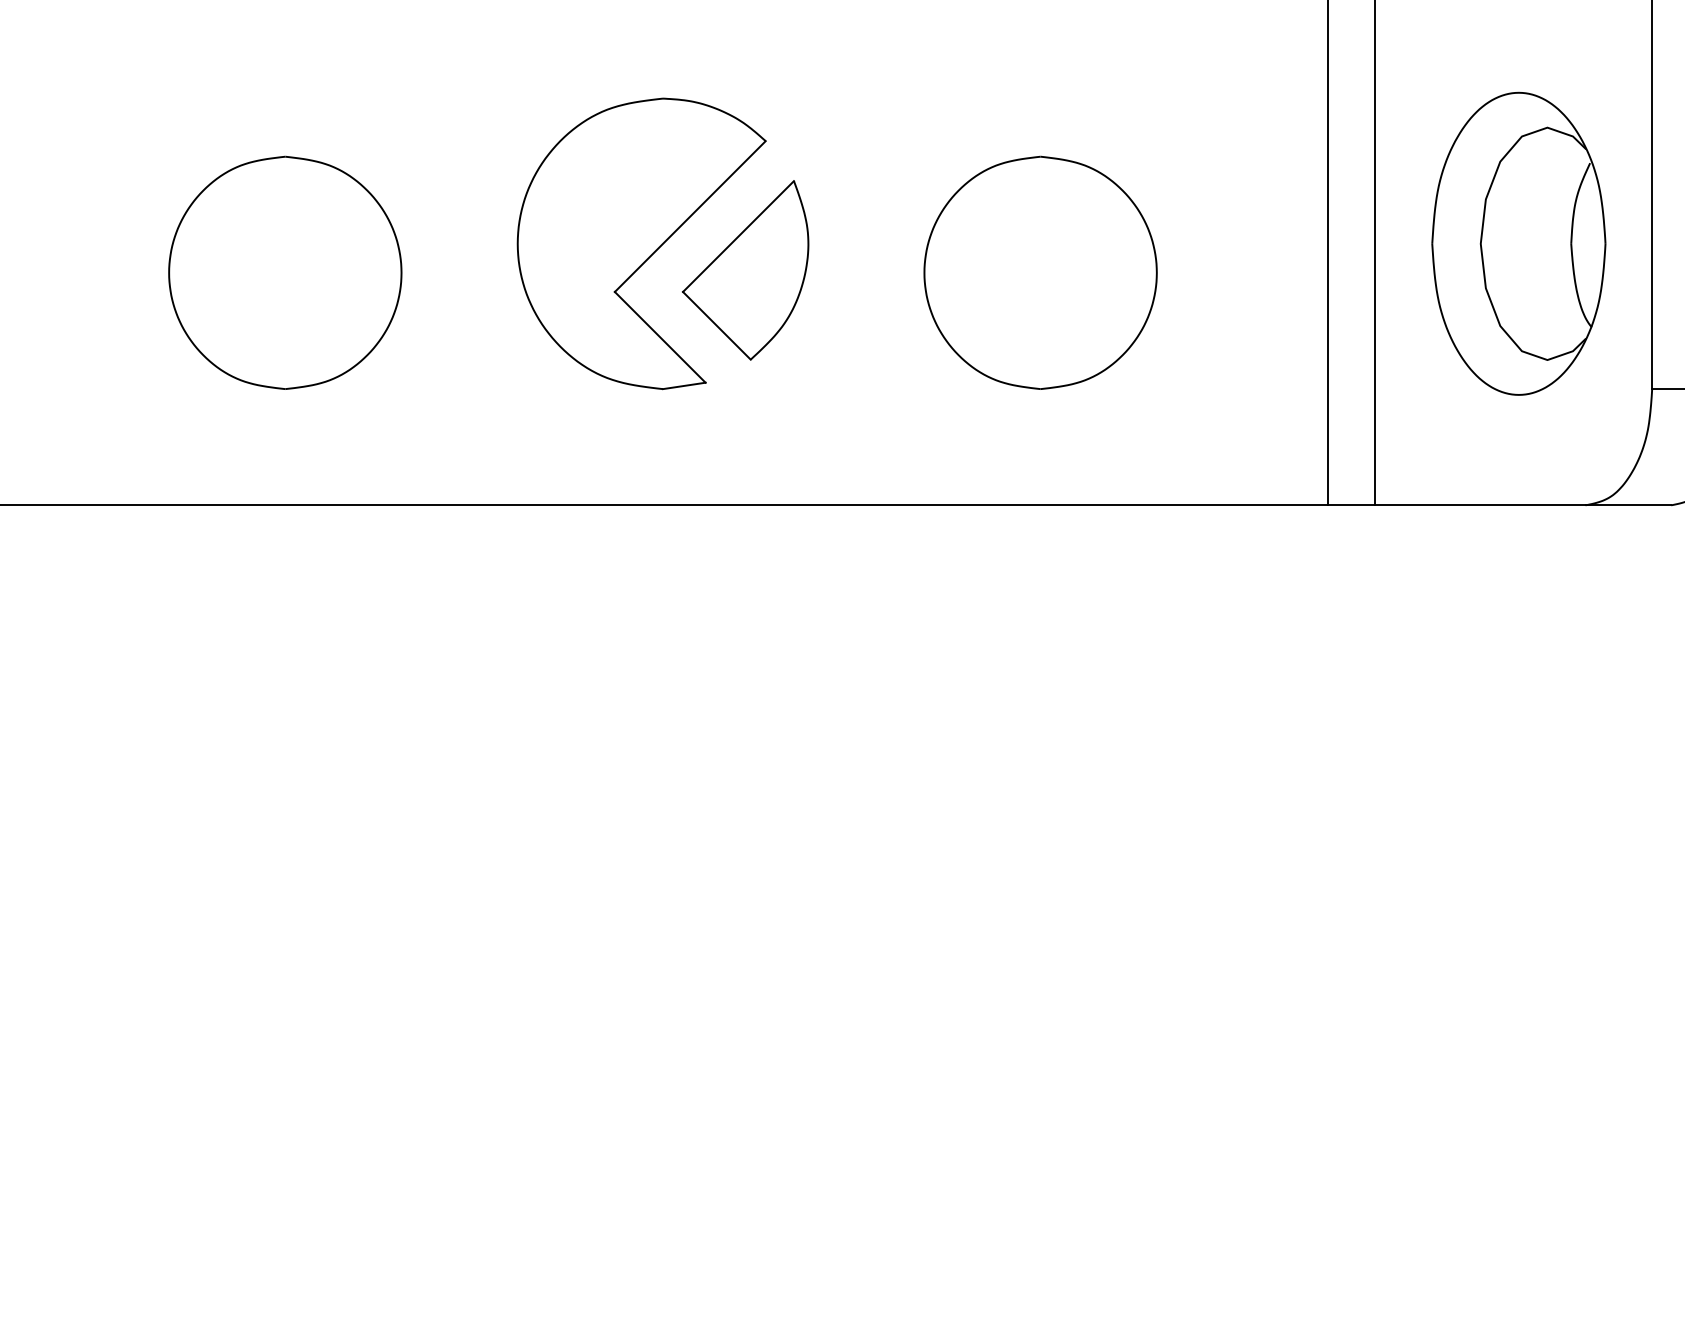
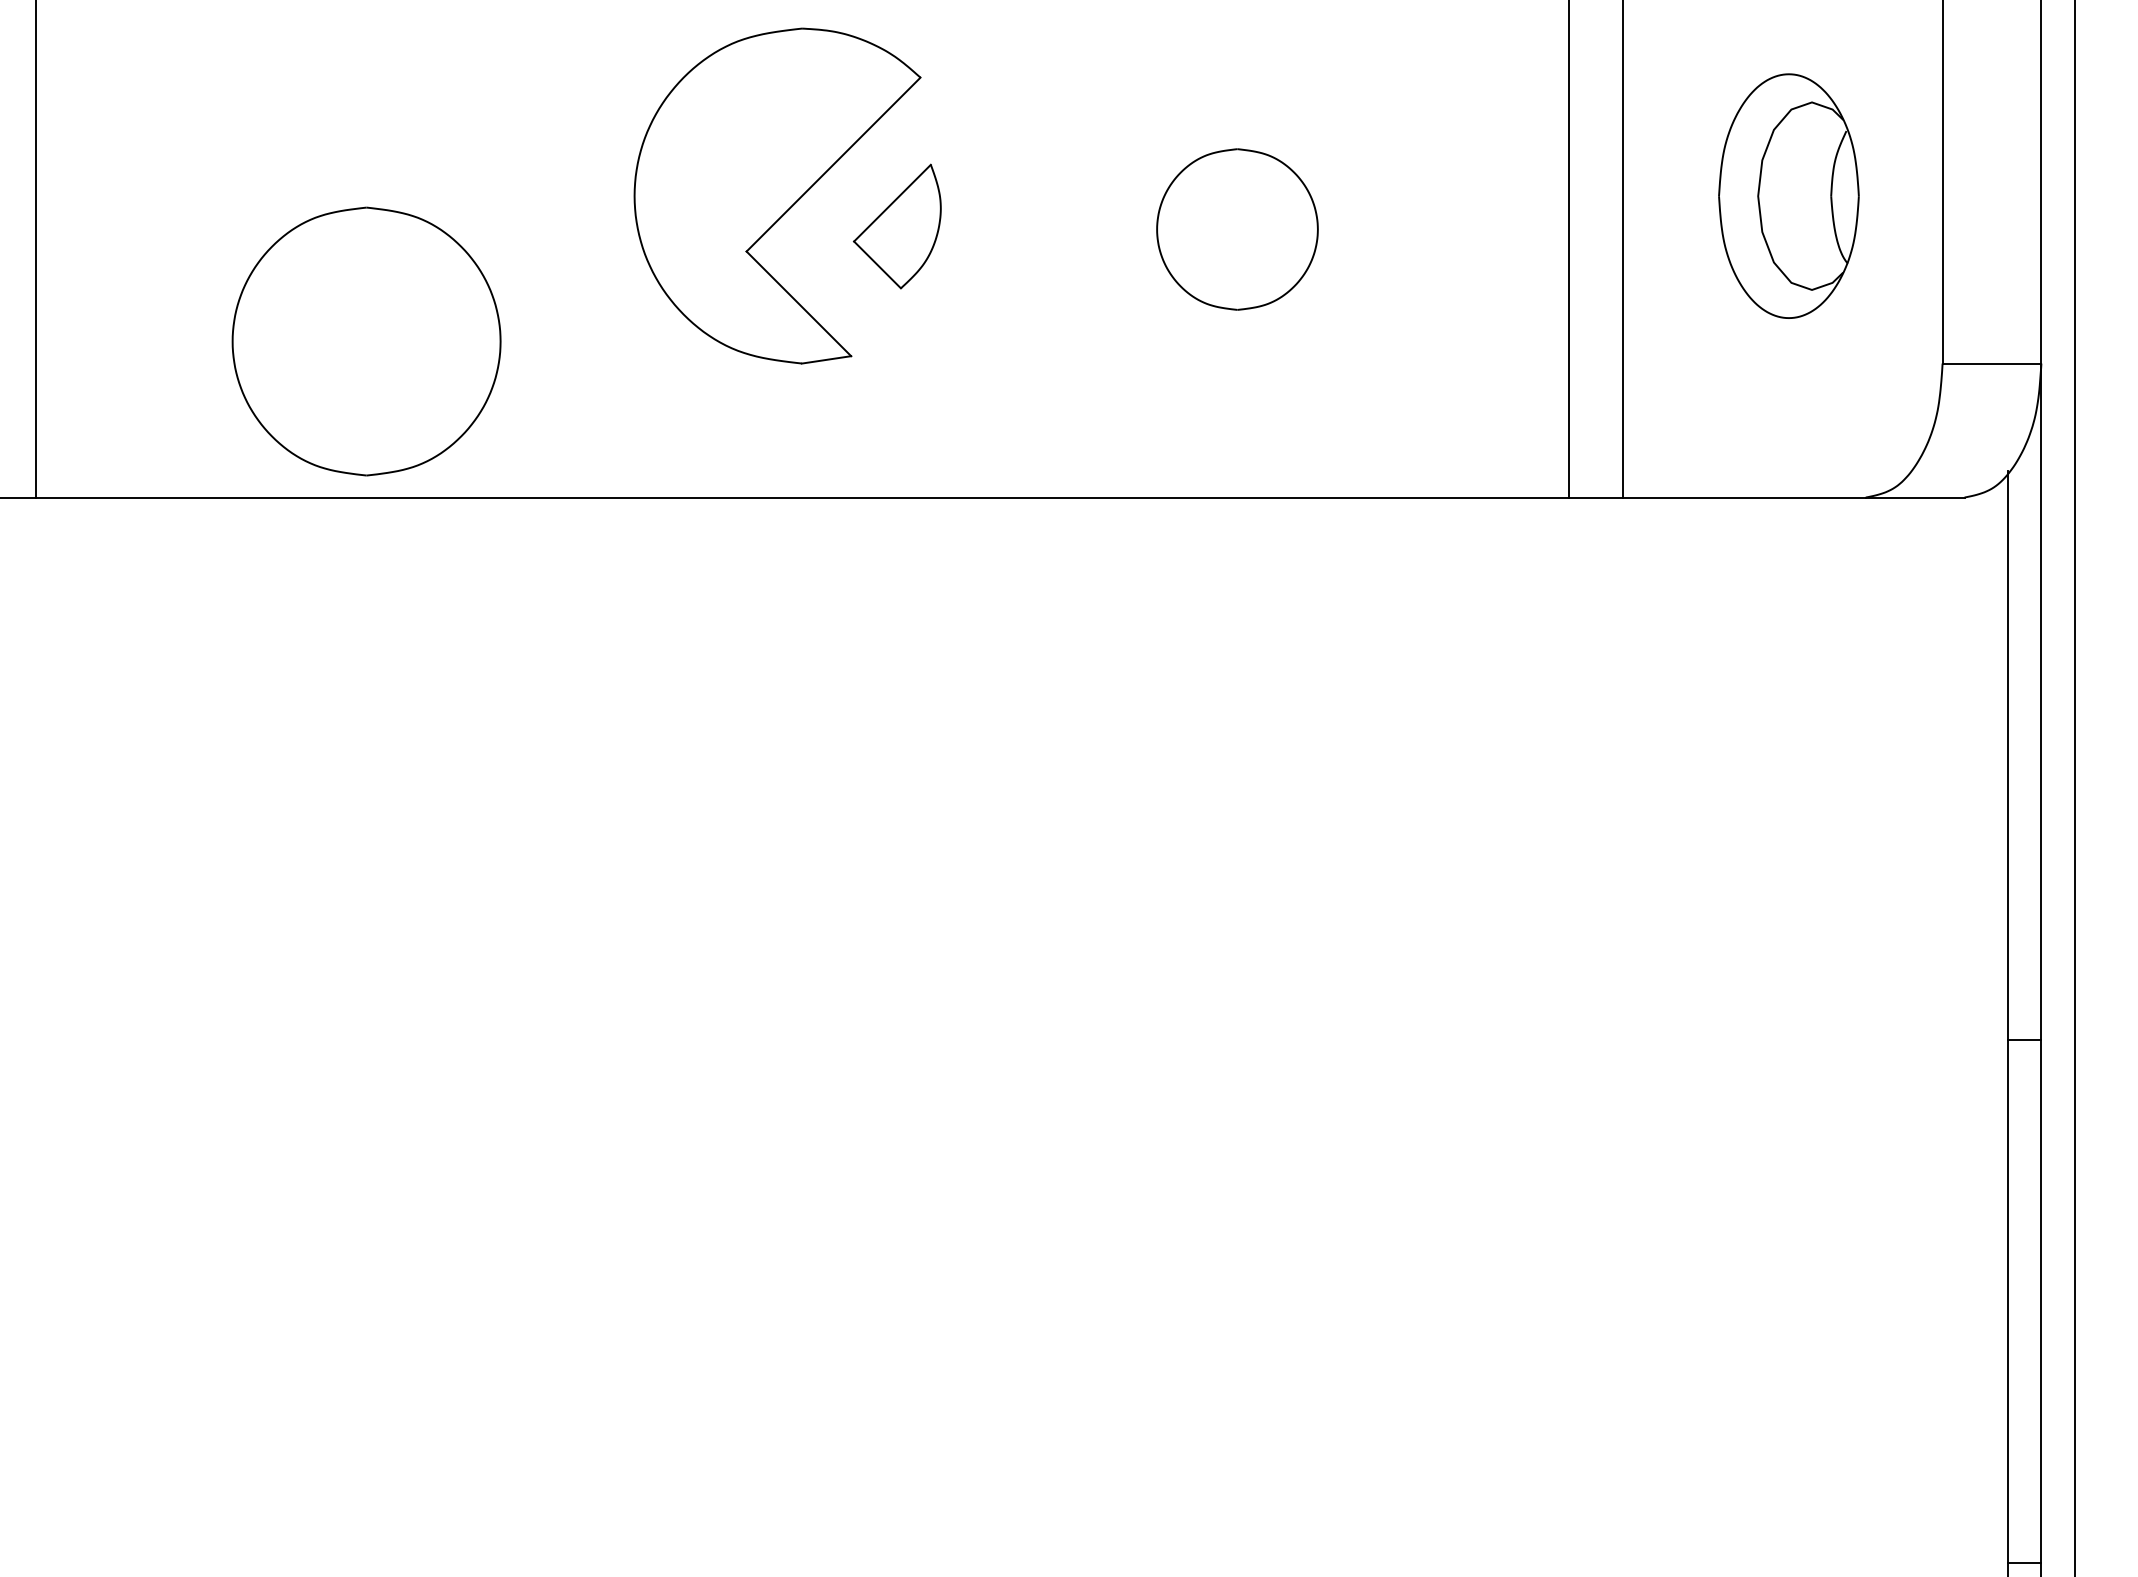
part: (1518, 244) -> (1788, 196), size x0.7
part: (745, 270) -> (897, 226), size x0.6
part: (285, 272) -> (366, 341), moved
part: (1040, 272) -> (1237, 229), size x0.6

